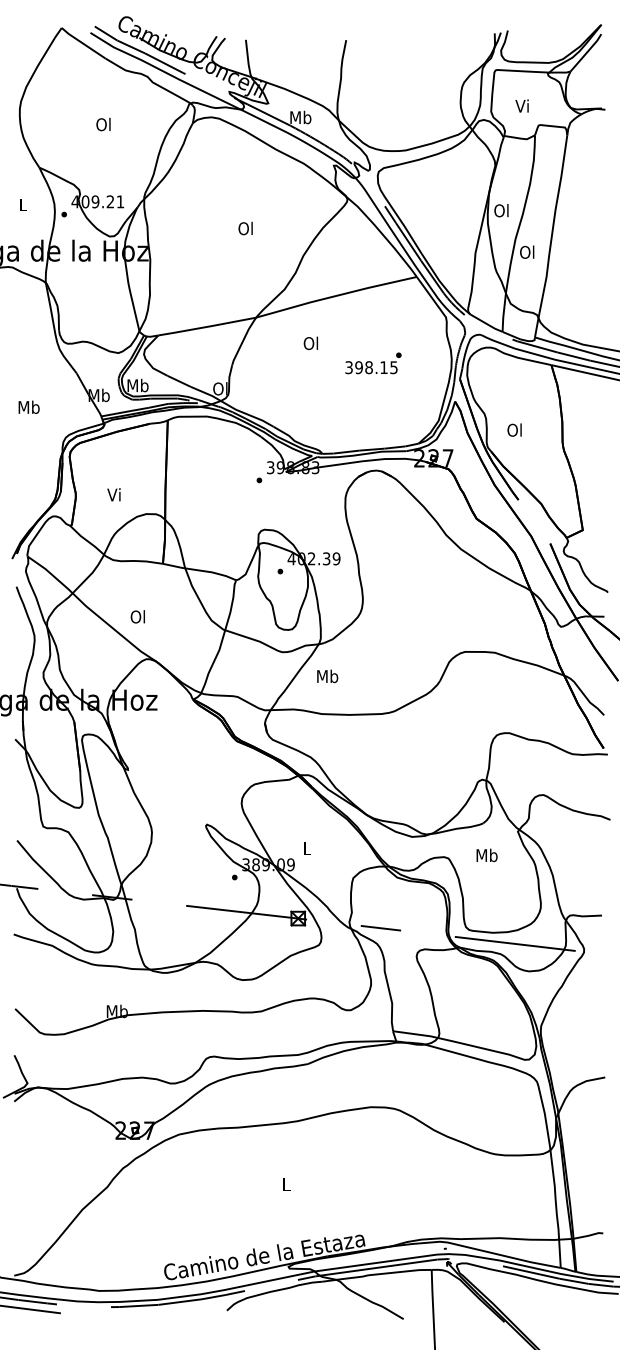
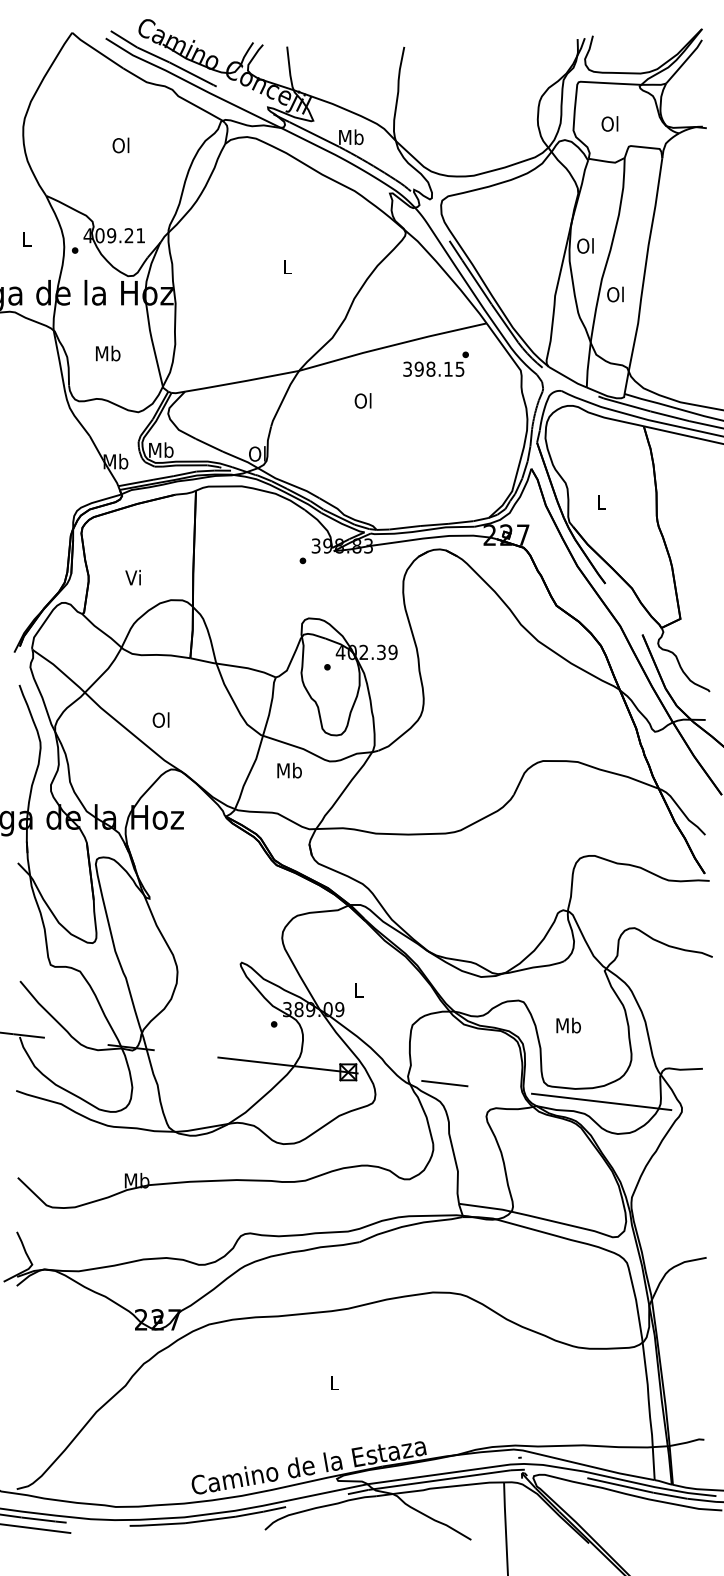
text: (522, 105) -> (609, 123), Vi -> Ol
text: (245, 228) -> (286, 266), Ol -> L
text: (372, 362) -> (435, 363), moved
text: (29, 407) -> (108, 353), moved
text: (514, 429) -> (600, 501), Ol -> L
text: (327, 676) -> (289, 770), moved
text: (486, 855) -> (568, 1025), moved

